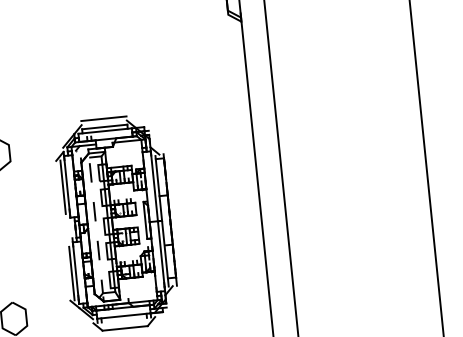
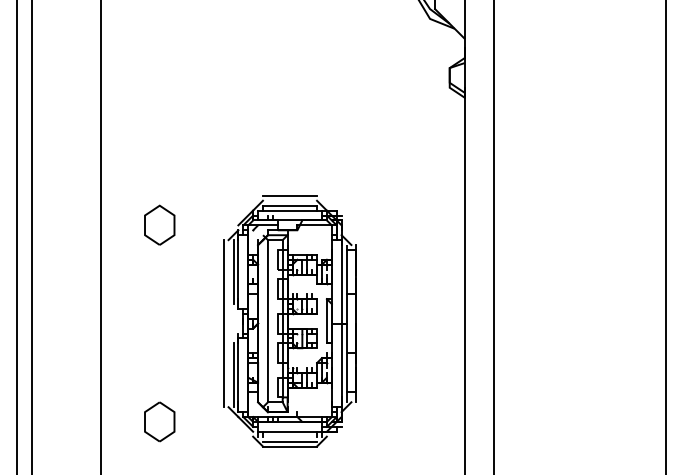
line: (95, 224) -> (267, 320), dashed -> solid
line: (59, 231) -> (223, 323), added
line: (125, 324) -> (290, 441), added

